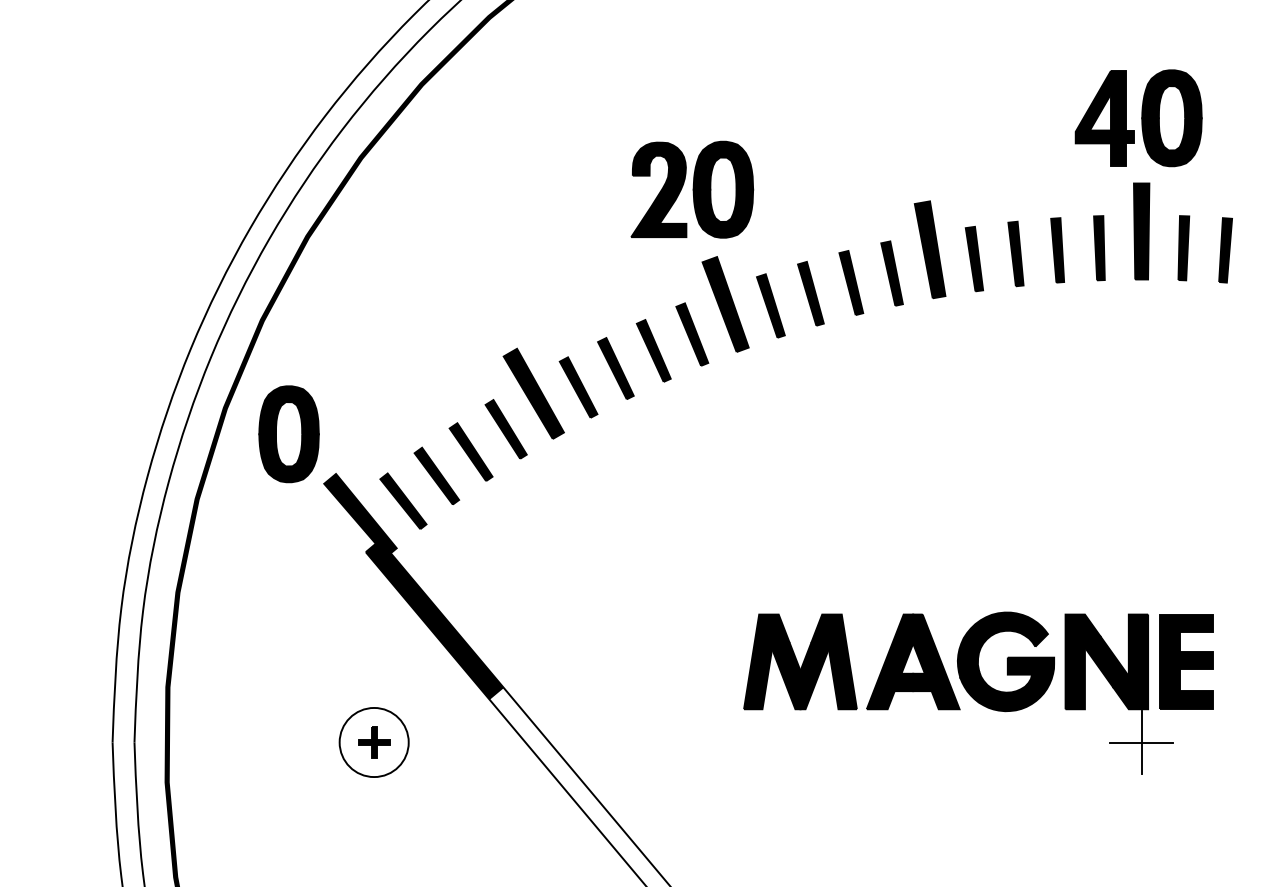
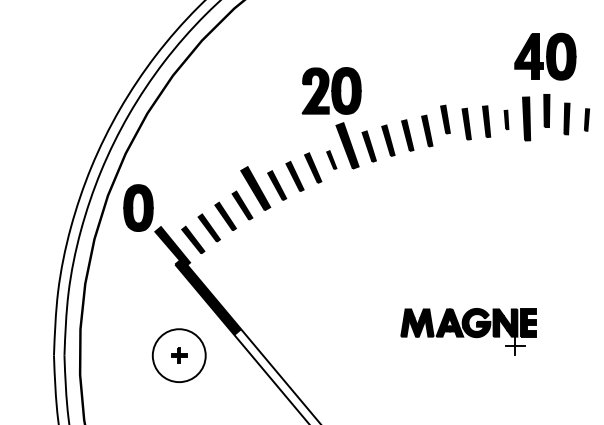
part: (1141, 230) -> (546, 110), size x0.7
part: (1099, 247) -> (526, 118), size x1.4
part: (930, 249) -> (445, 119), size x0.6
part: (1057, 249) -> (506, 119), size x0.6
part: (1224, 249) -> (586, 119), size x0.7
part: (692, 332) -> (331, 159), size x0.6
part: (978, 691) -> (468, 331), size x0.6
circle: (372, 742) -> (178, 355), size x1.6

